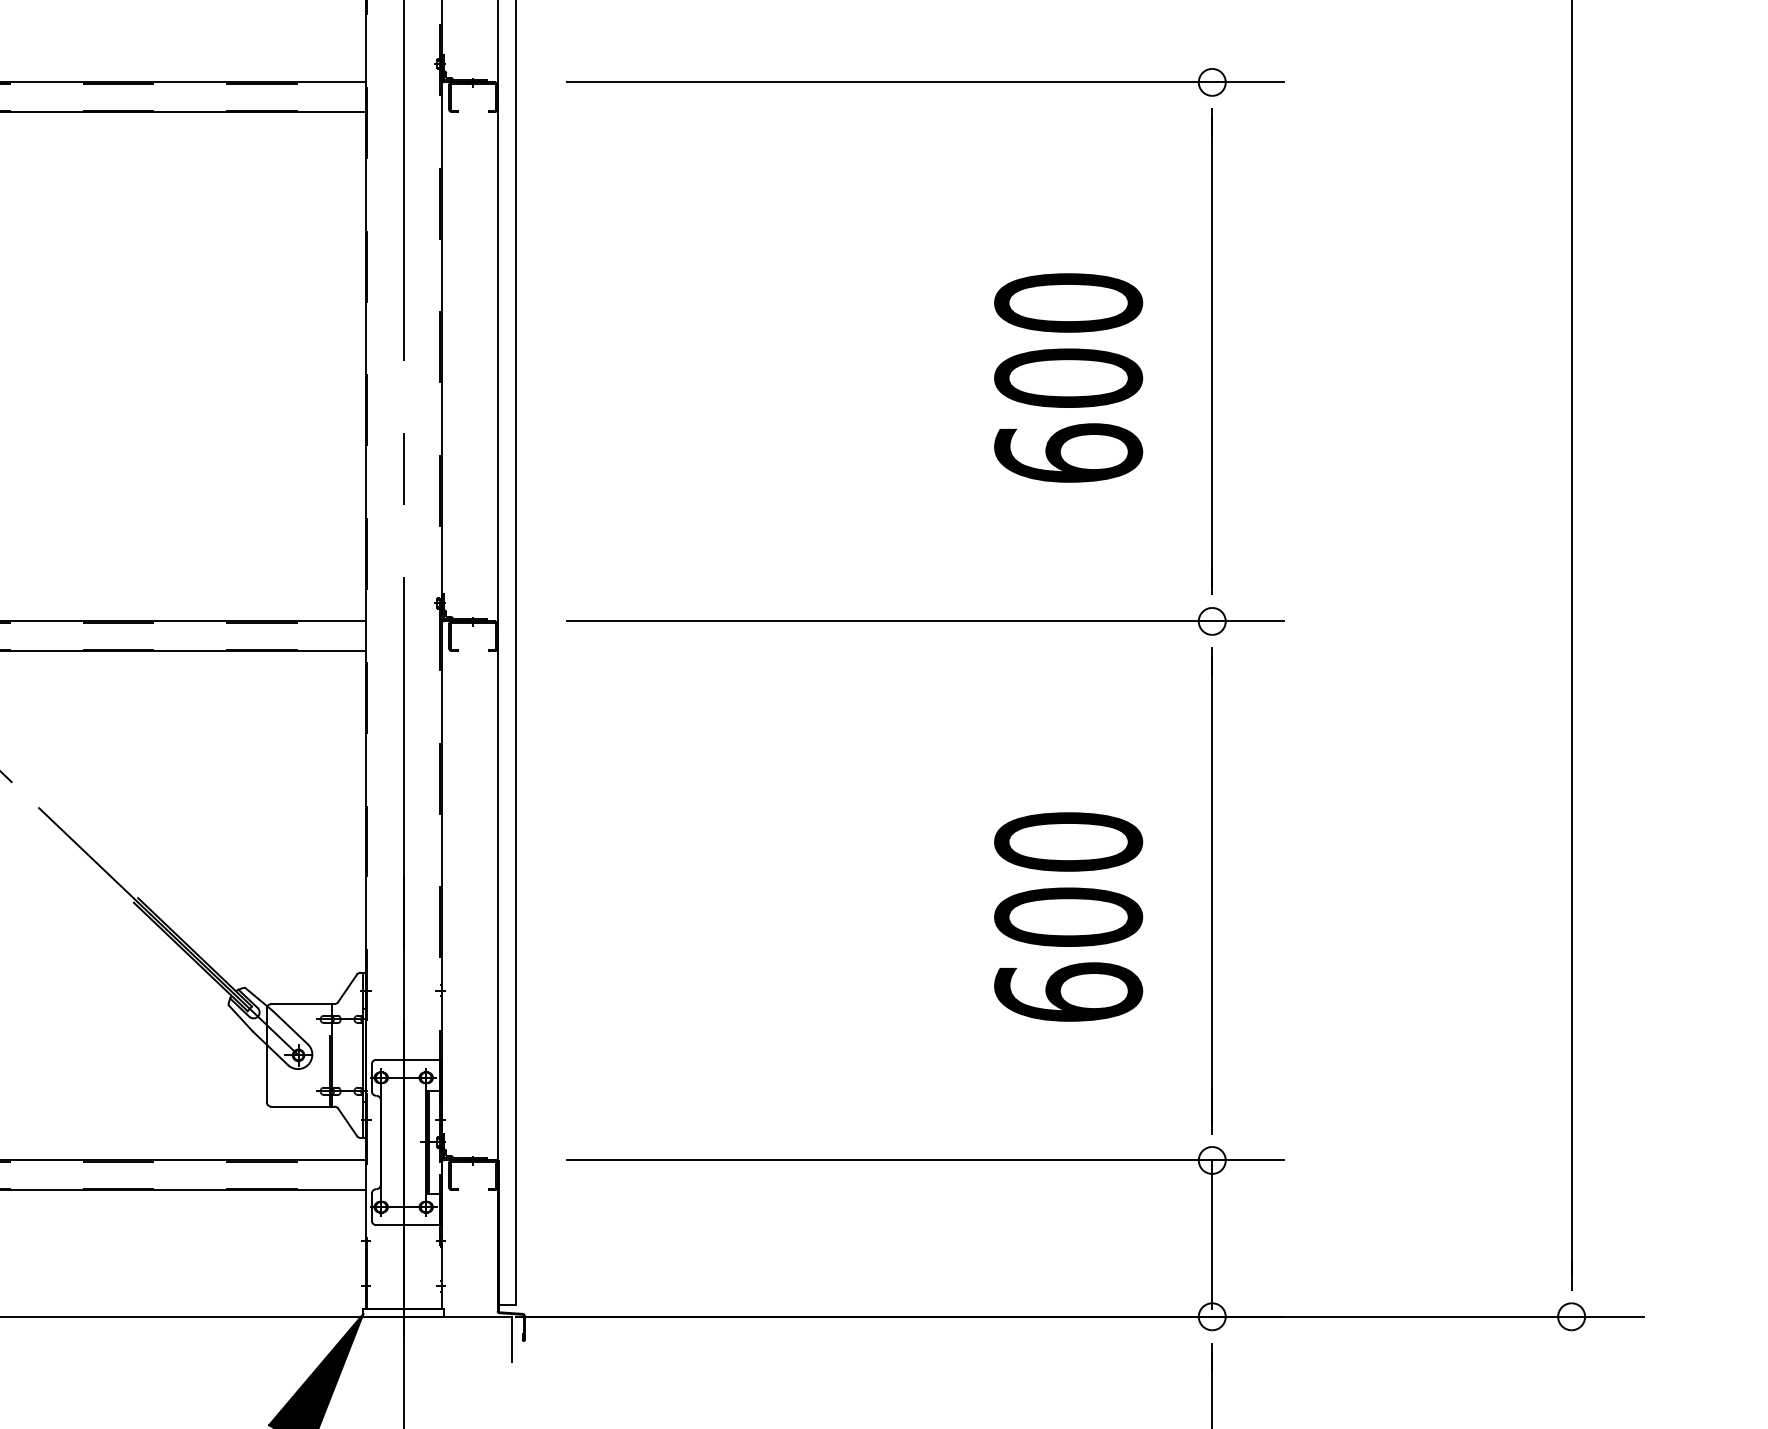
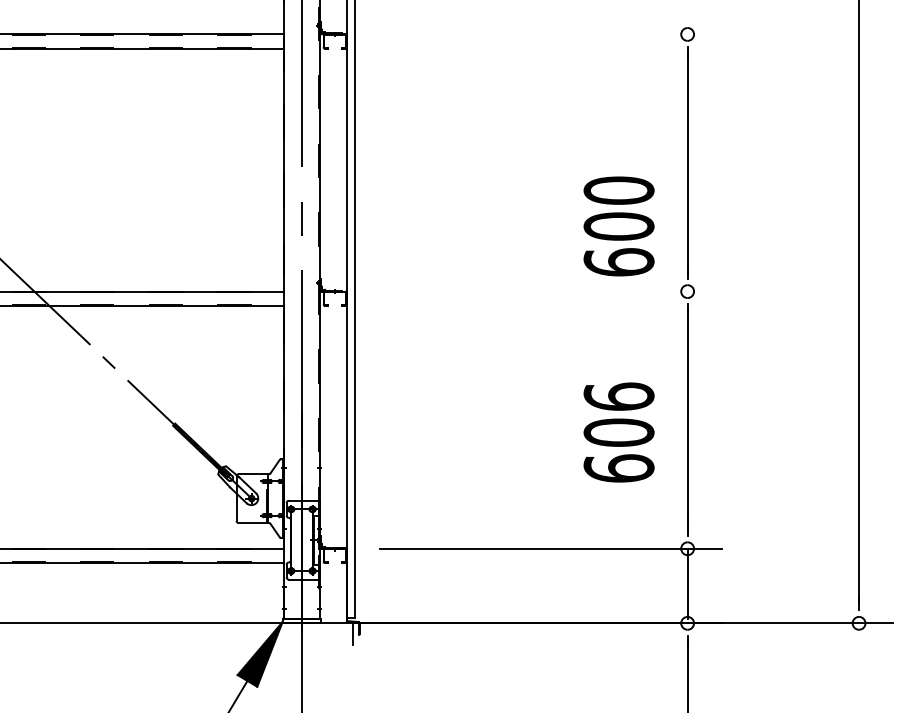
line: (924, 82) -> (550, 34), removed
text: (1067, 378) -> (618, 226), moved
line: (924, 621) -> (550, 291), removed
text: (1067, 841) -> (618, 396), 600 -> 606

